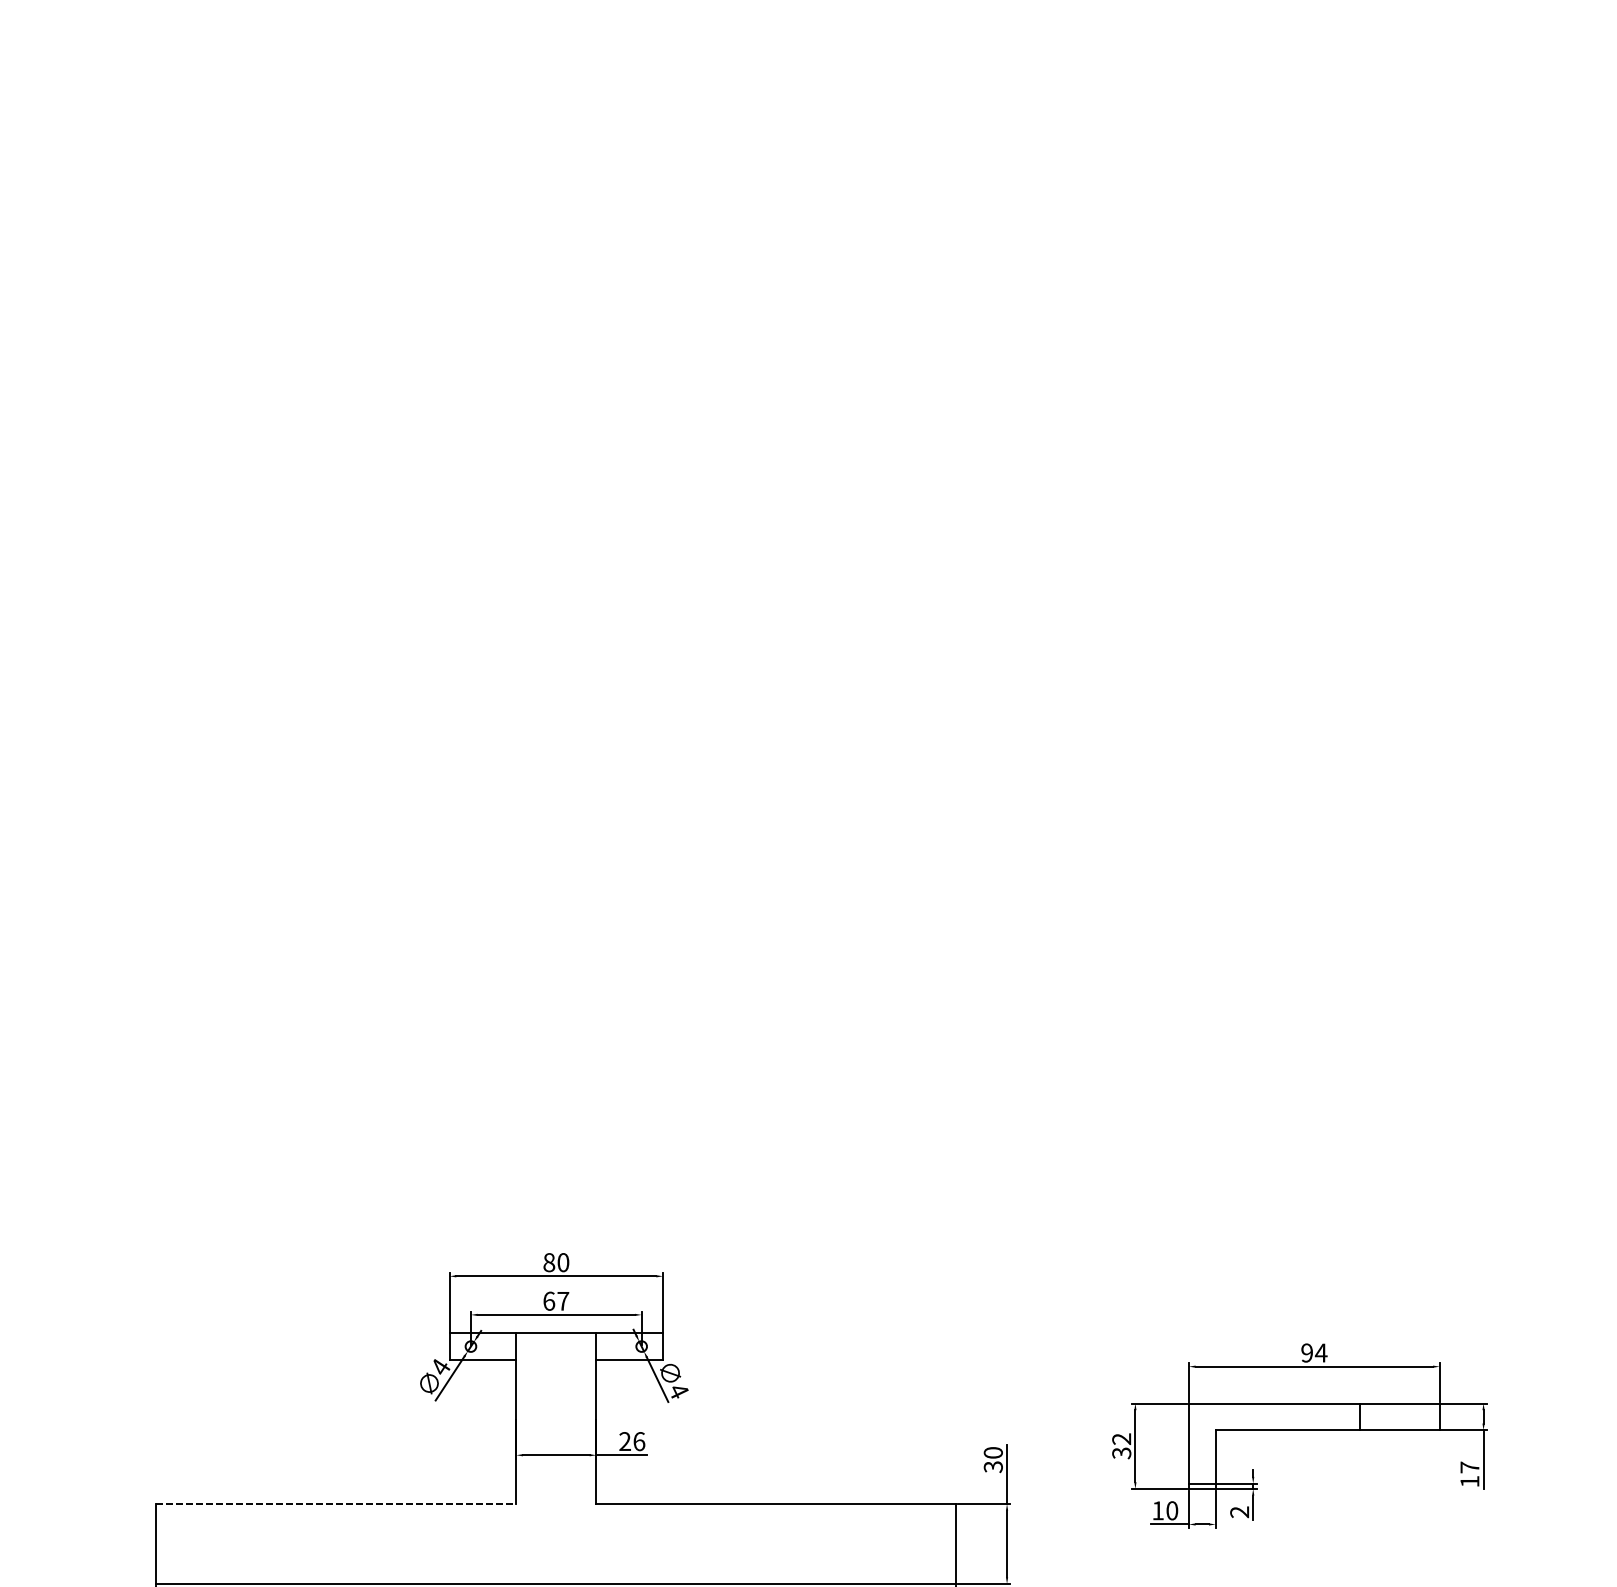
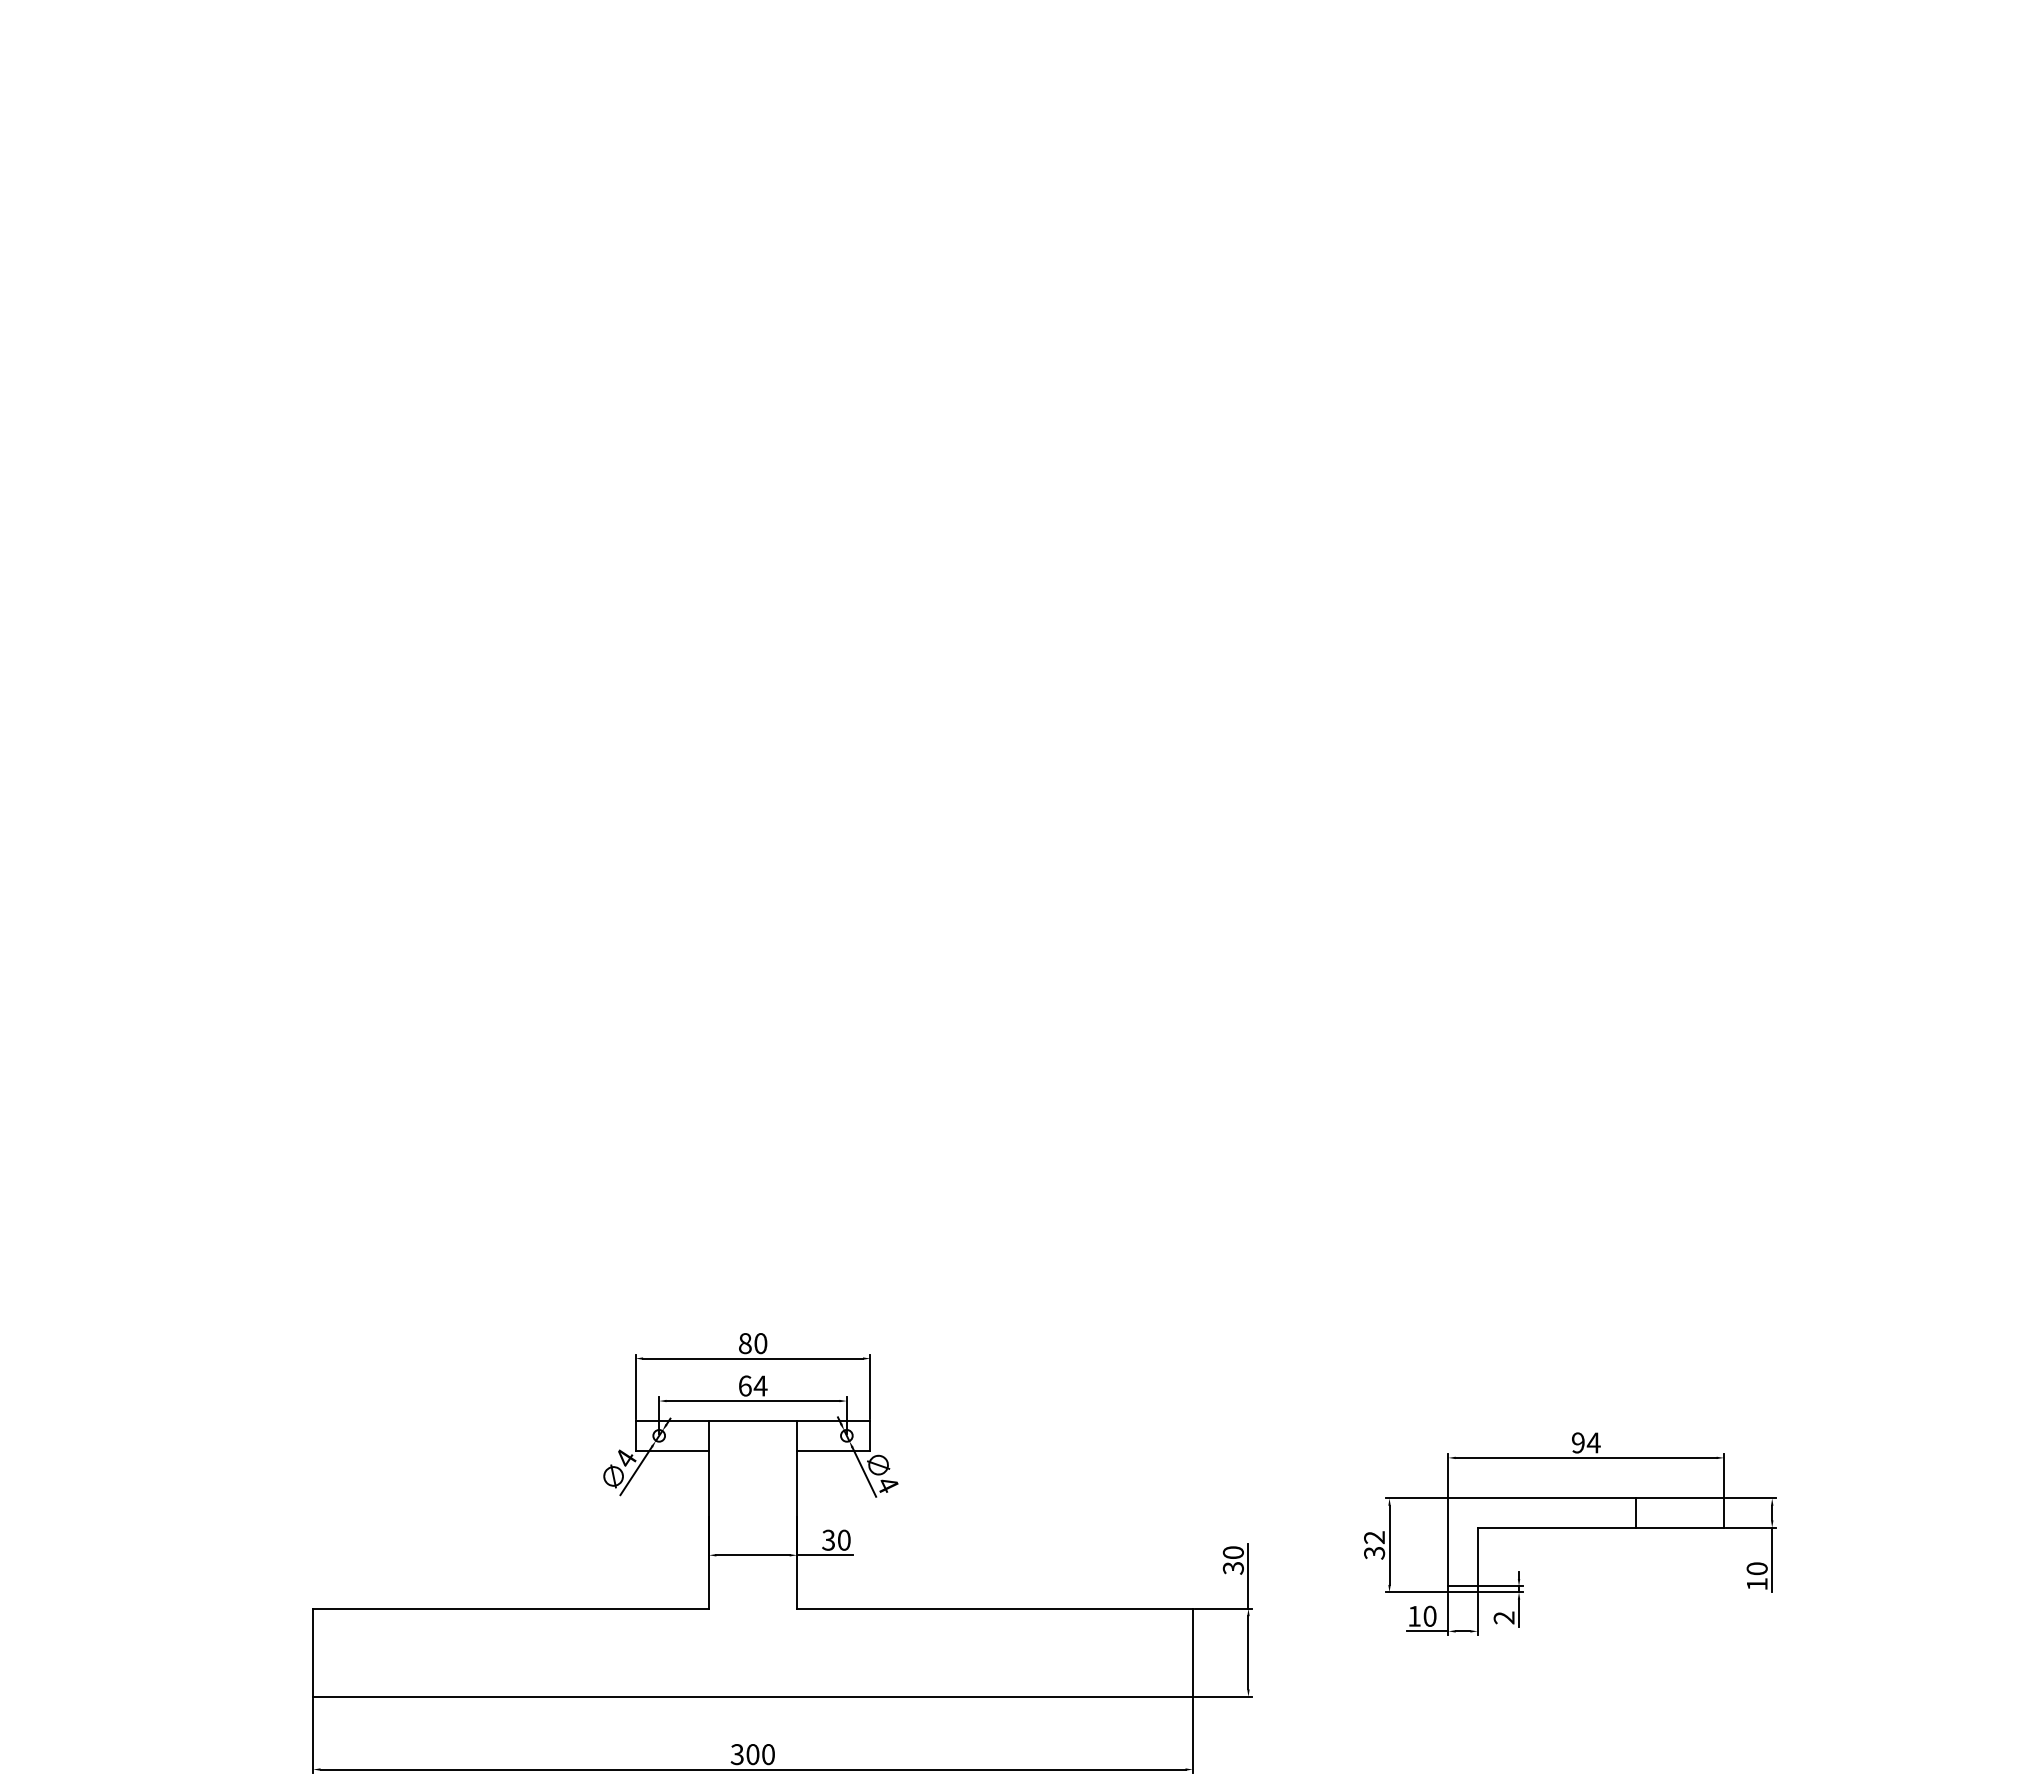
text: (563, 1300) -> (760, 1385), 67 -> 64
text: (632, 1440) -> (836, 1539), 26 -> 30
text: (1469, 1467) -> (1756, 1568), 17 -> 10
line: (336, 1503) -> (511, 1608), dashed -> solid

